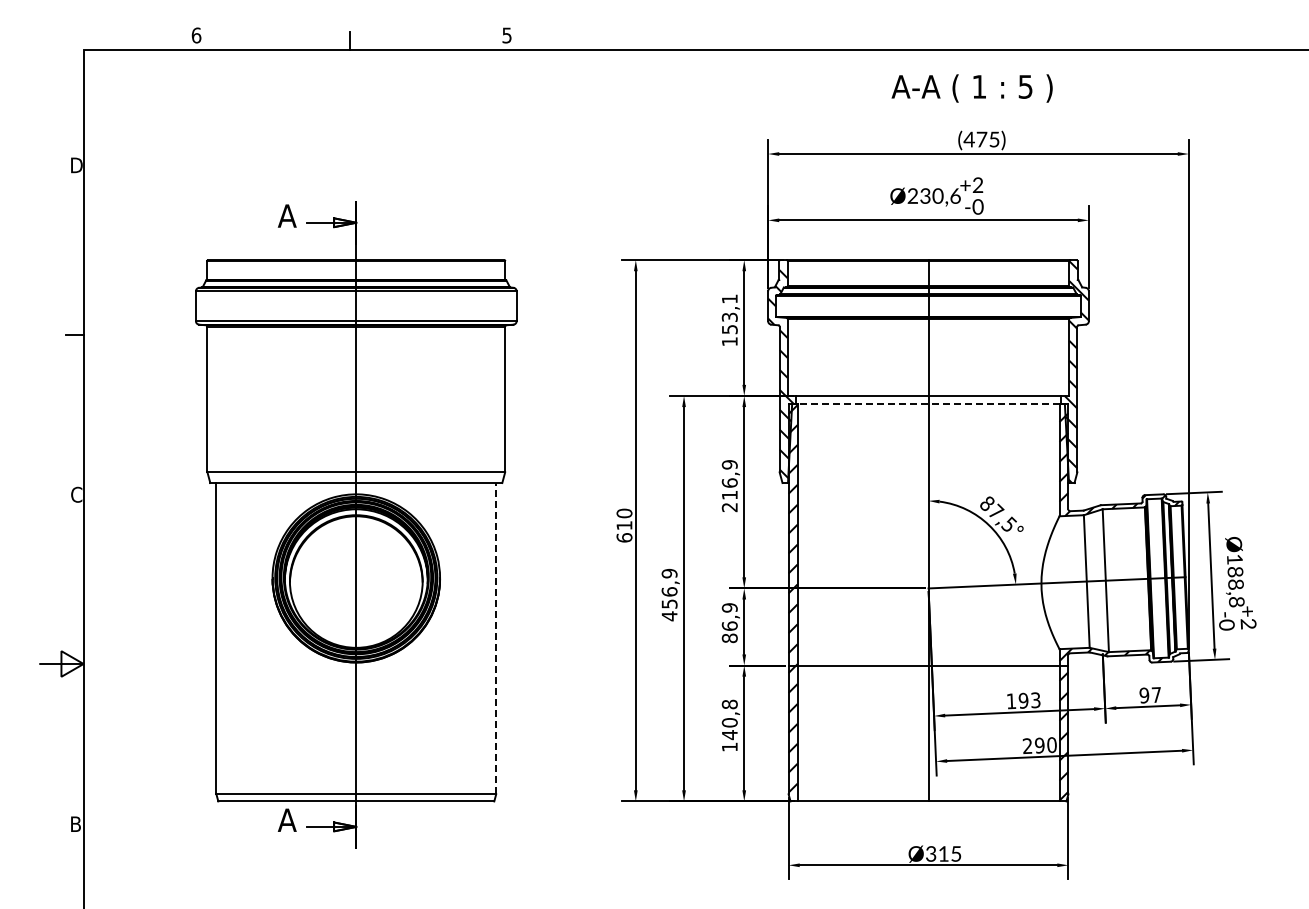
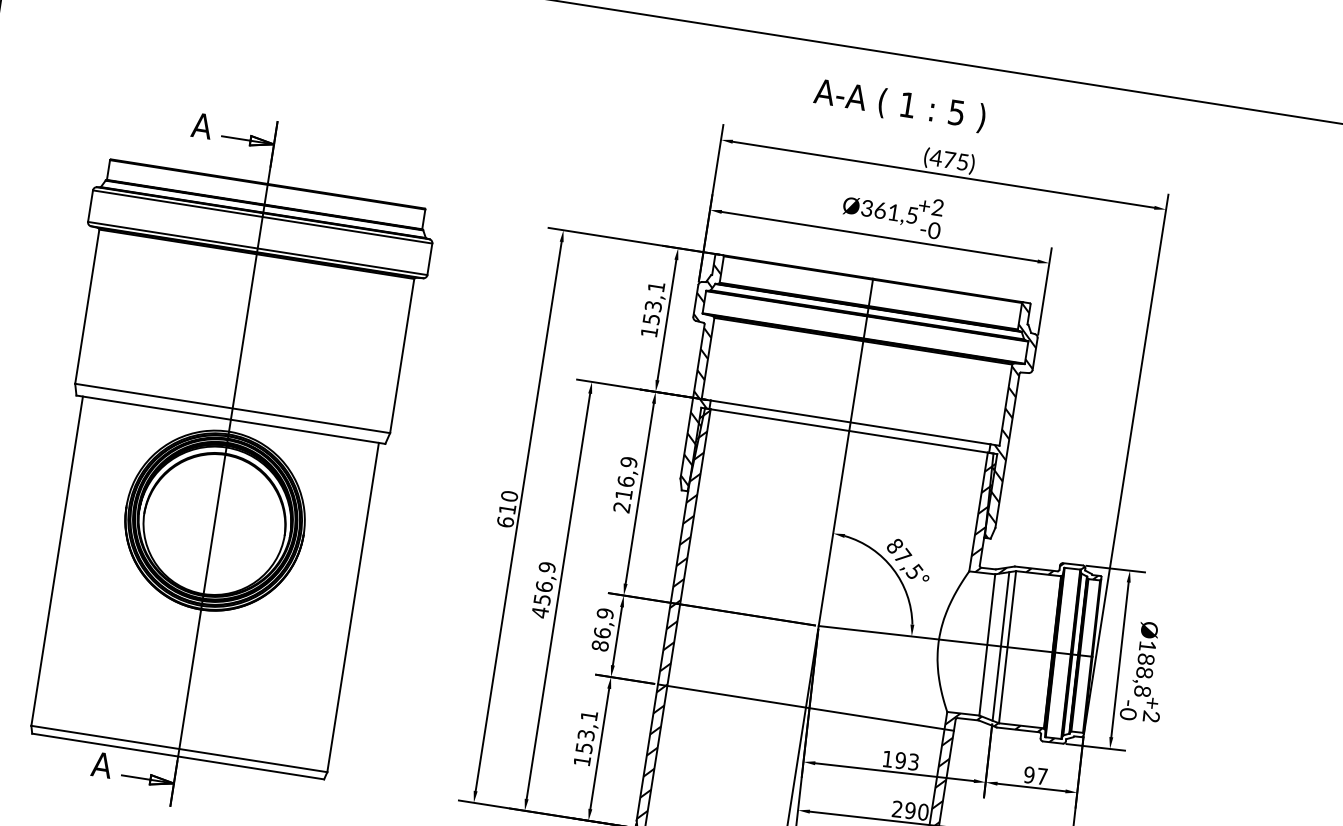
text: (971, 88) -> (899, 105), moved
text: (933, 195) -> (889, 211), Ø230,6 -> Ø361,5
line: (928, 404) -> (849, 431), dashed -> solid
line: (1099, 580) -> (1000, 645), added
line: (496, 638) -> (353, 607), dashed -> solid
text: (729, 719) -> (586, 731), 140,8 -> 153,1

